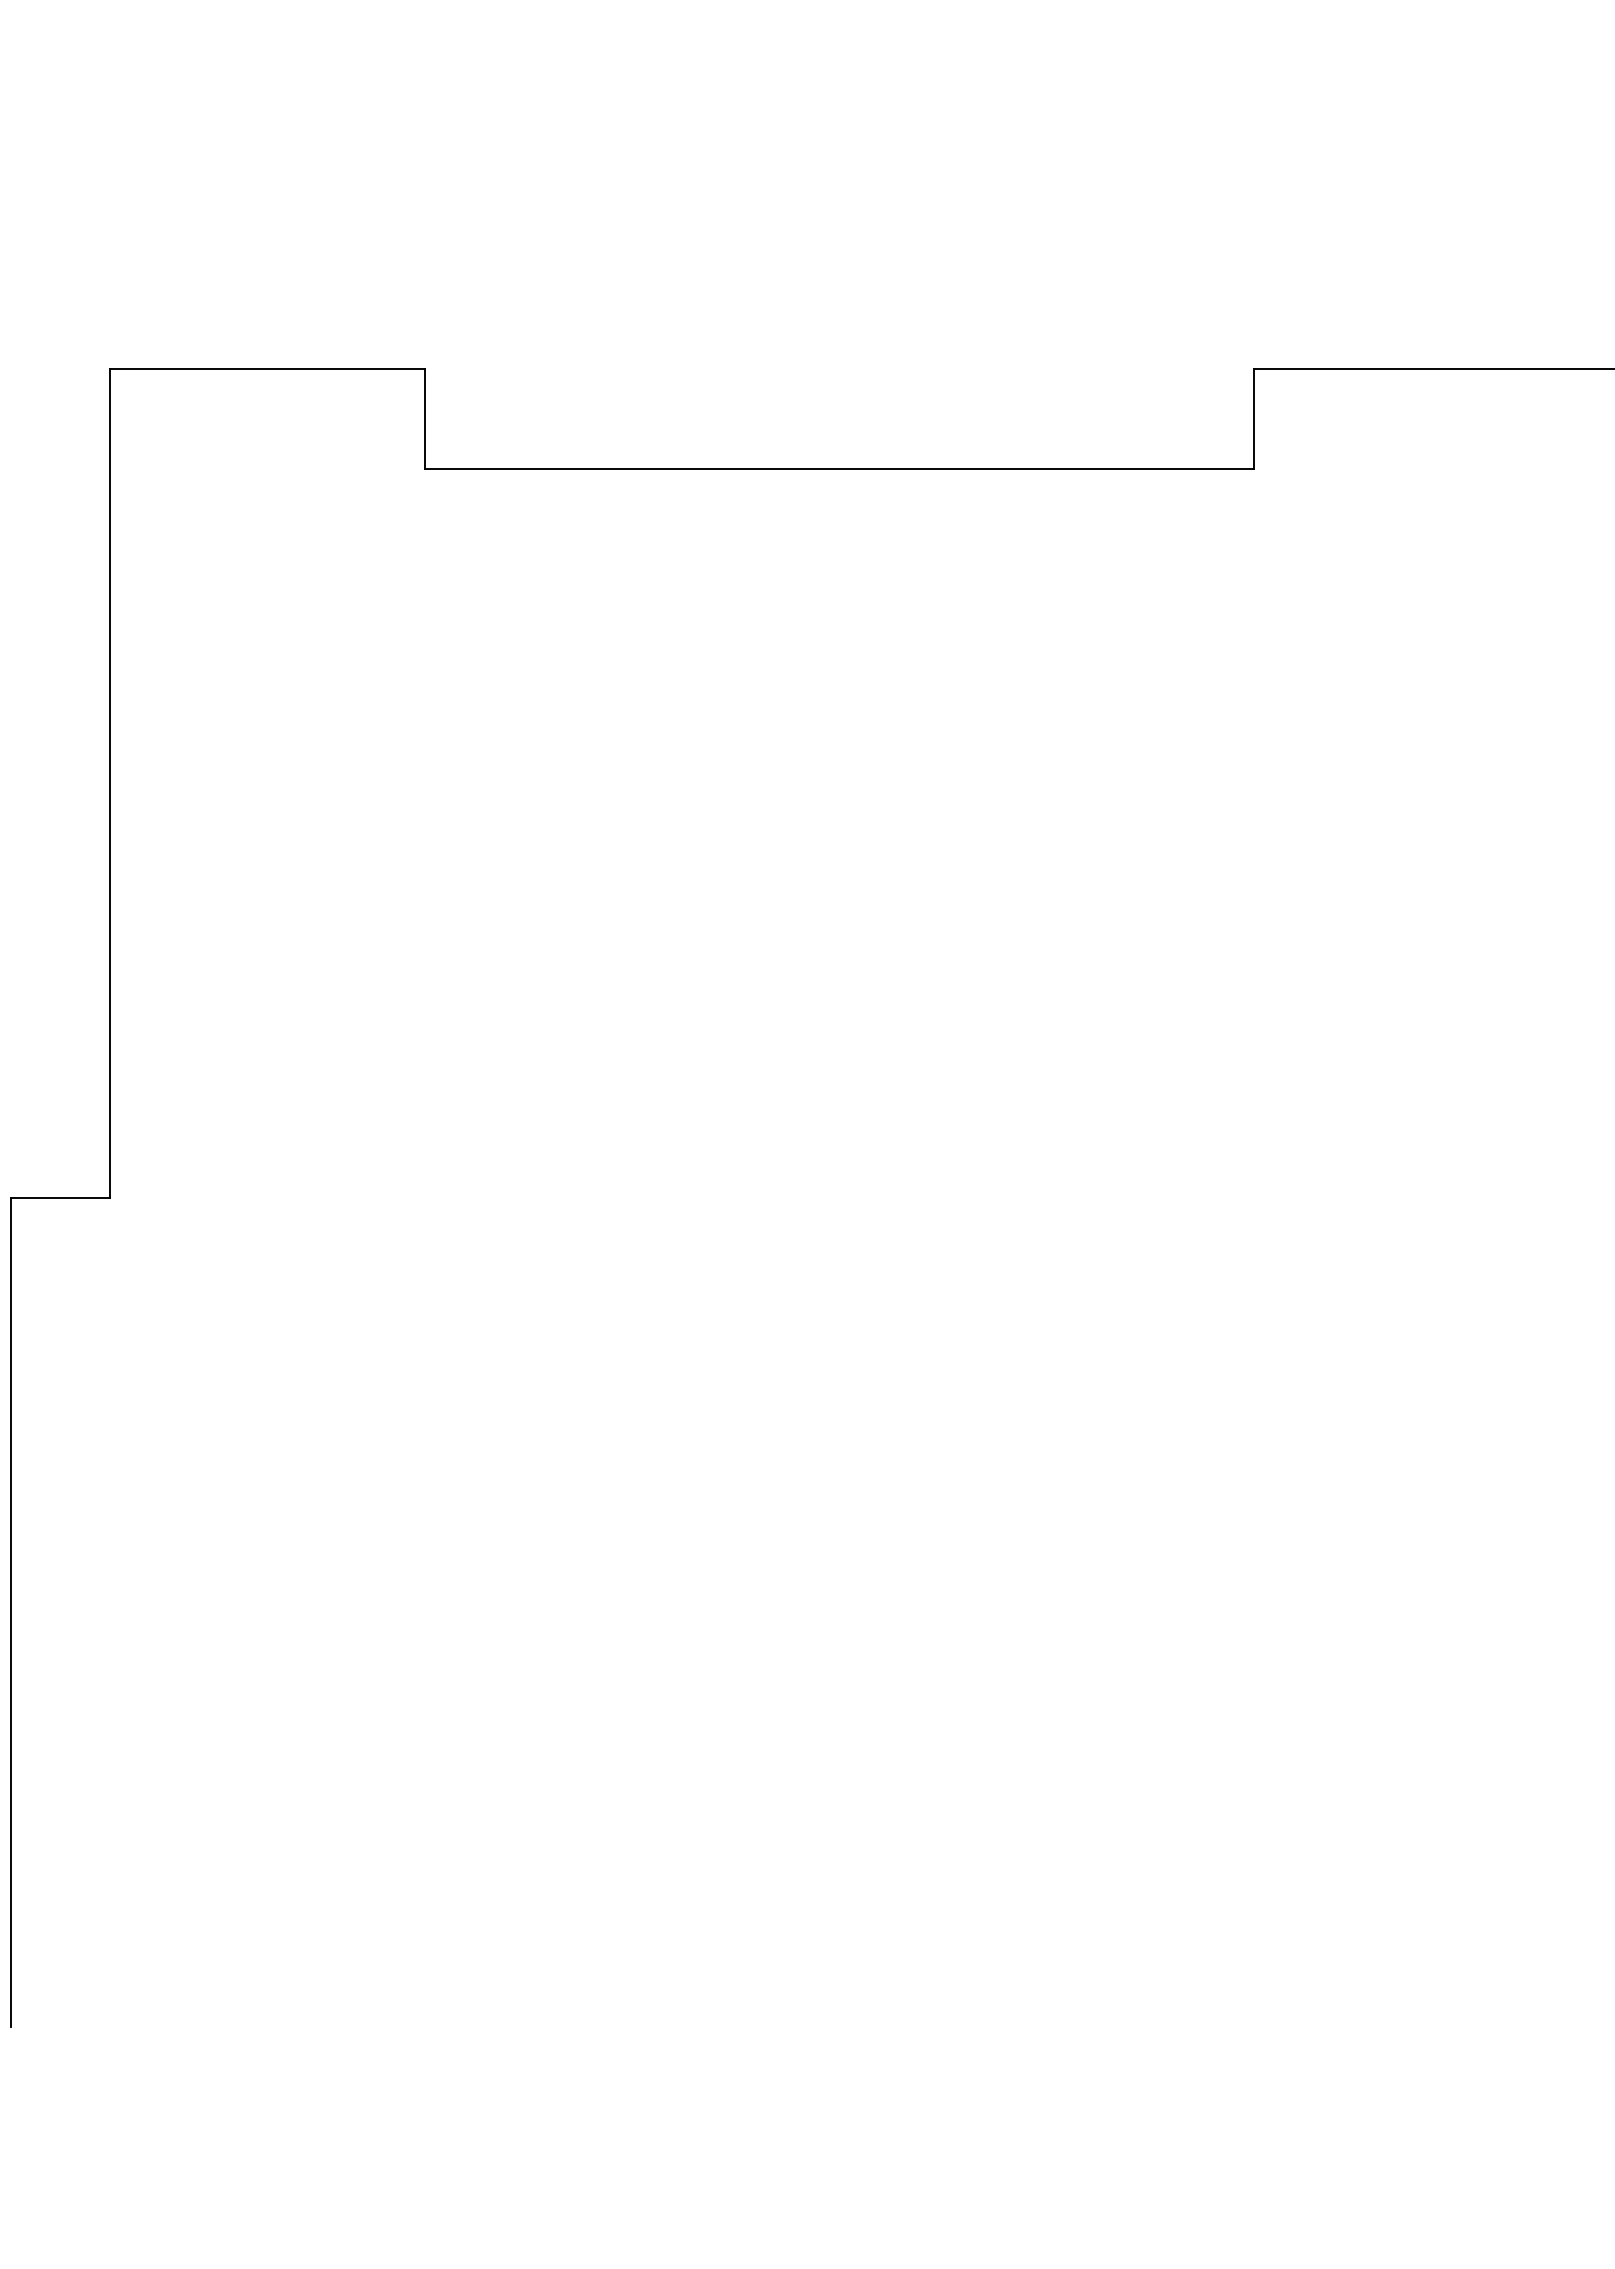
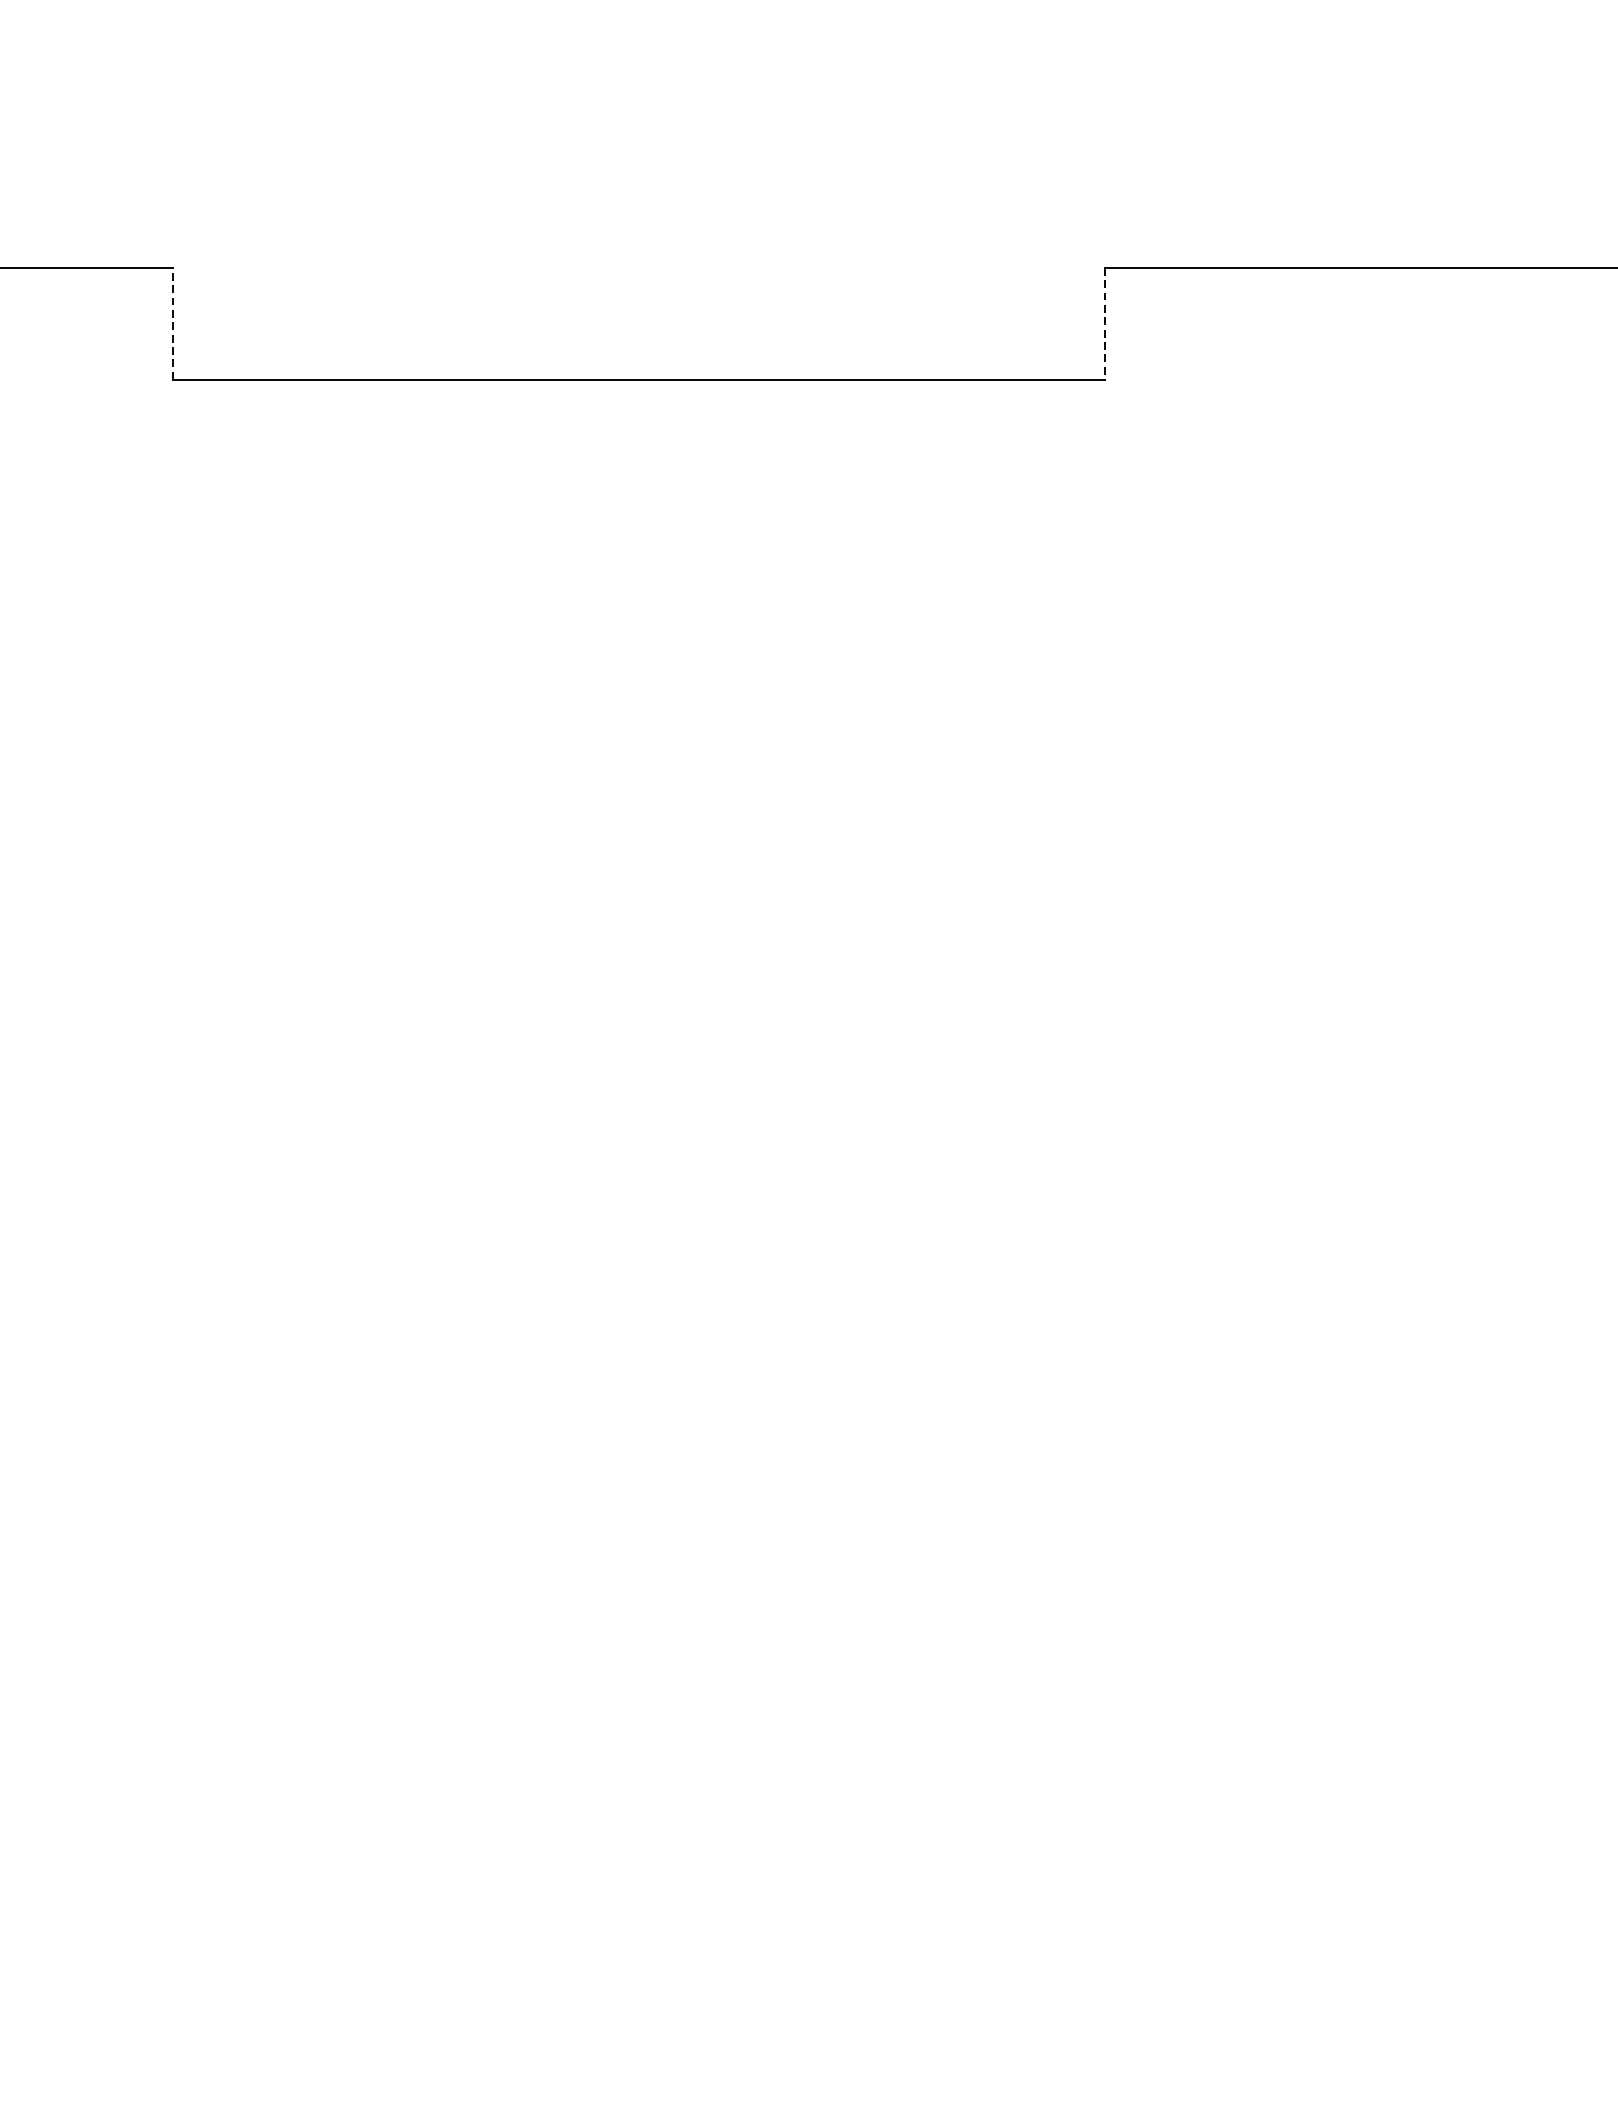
line: (425, 419) -> (173, 324), solid -> dashed
line: (1253, 419) -> (1104, 324), solid -> dashed

